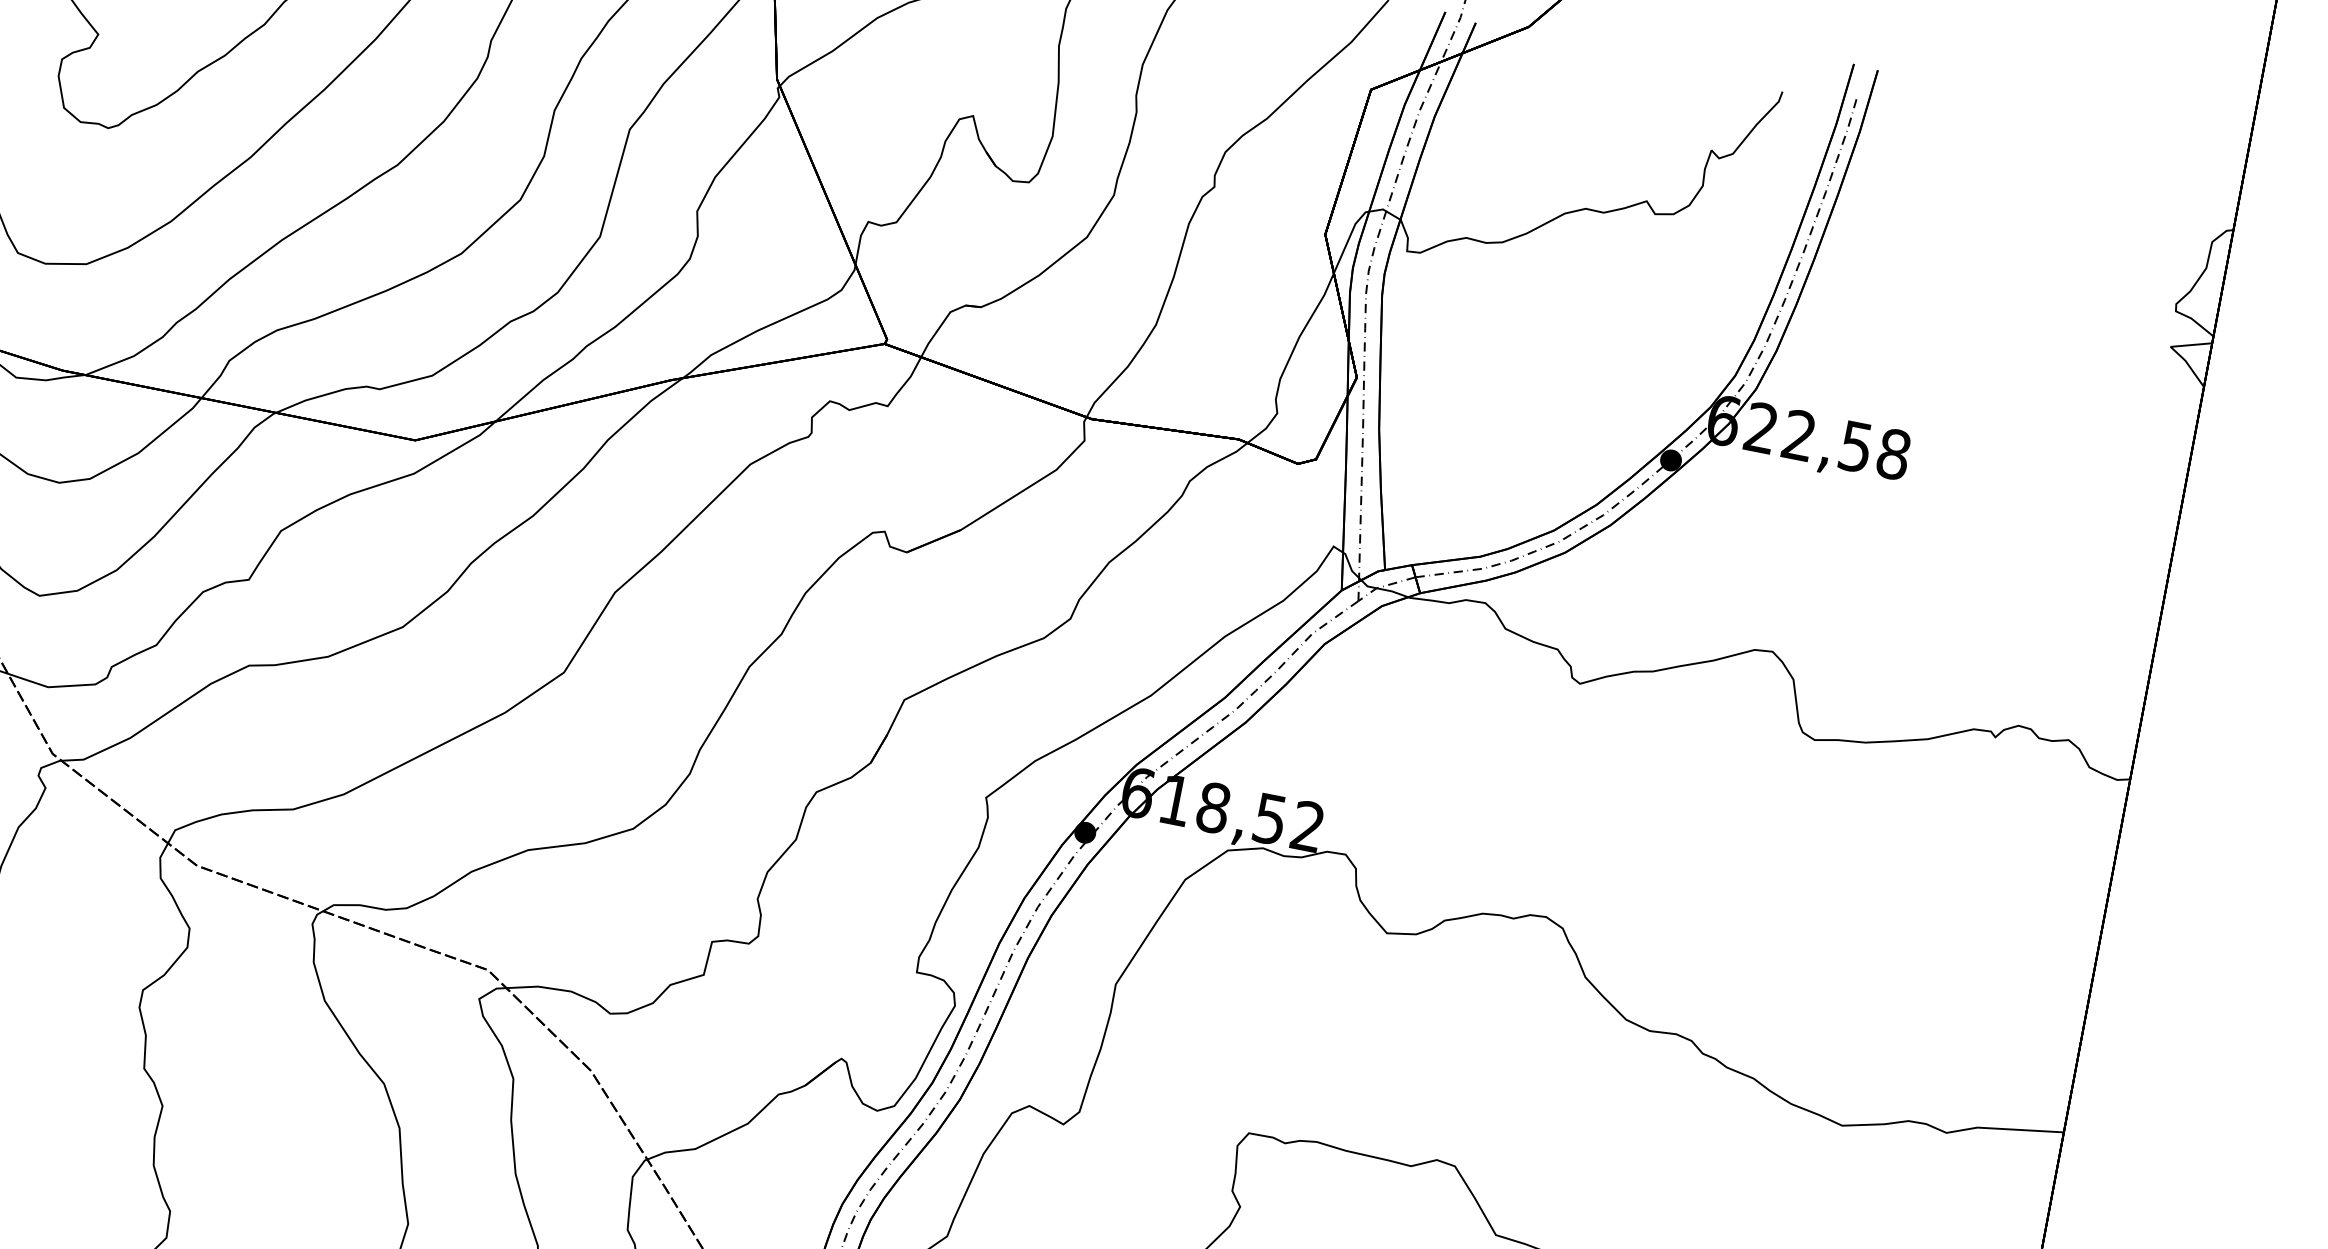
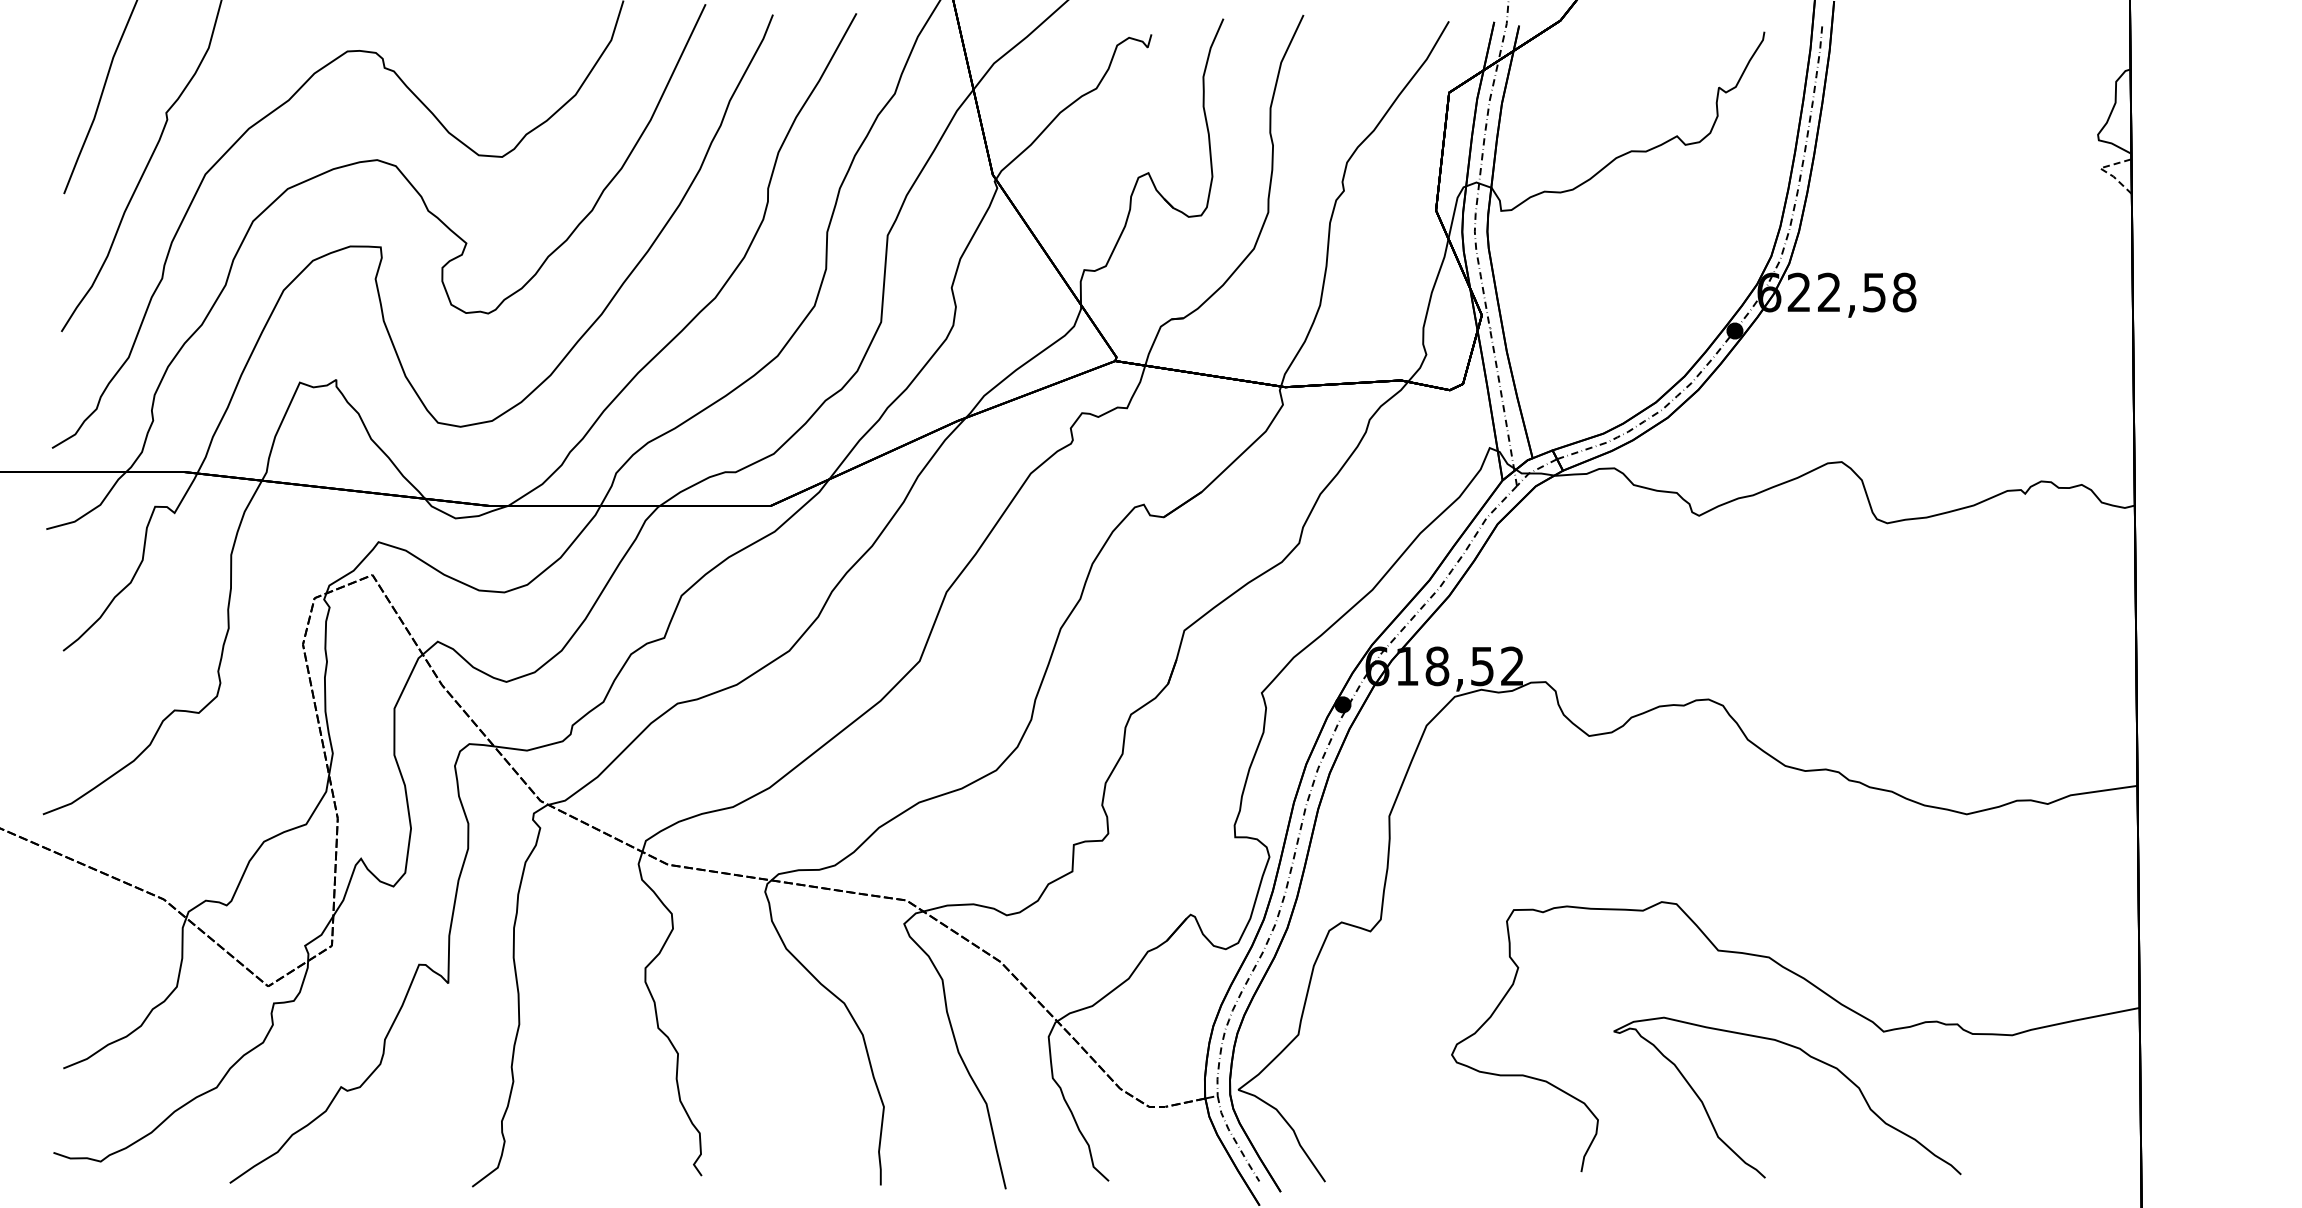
line: (2174, 350) -> (2103, 170), solid -> dashed

